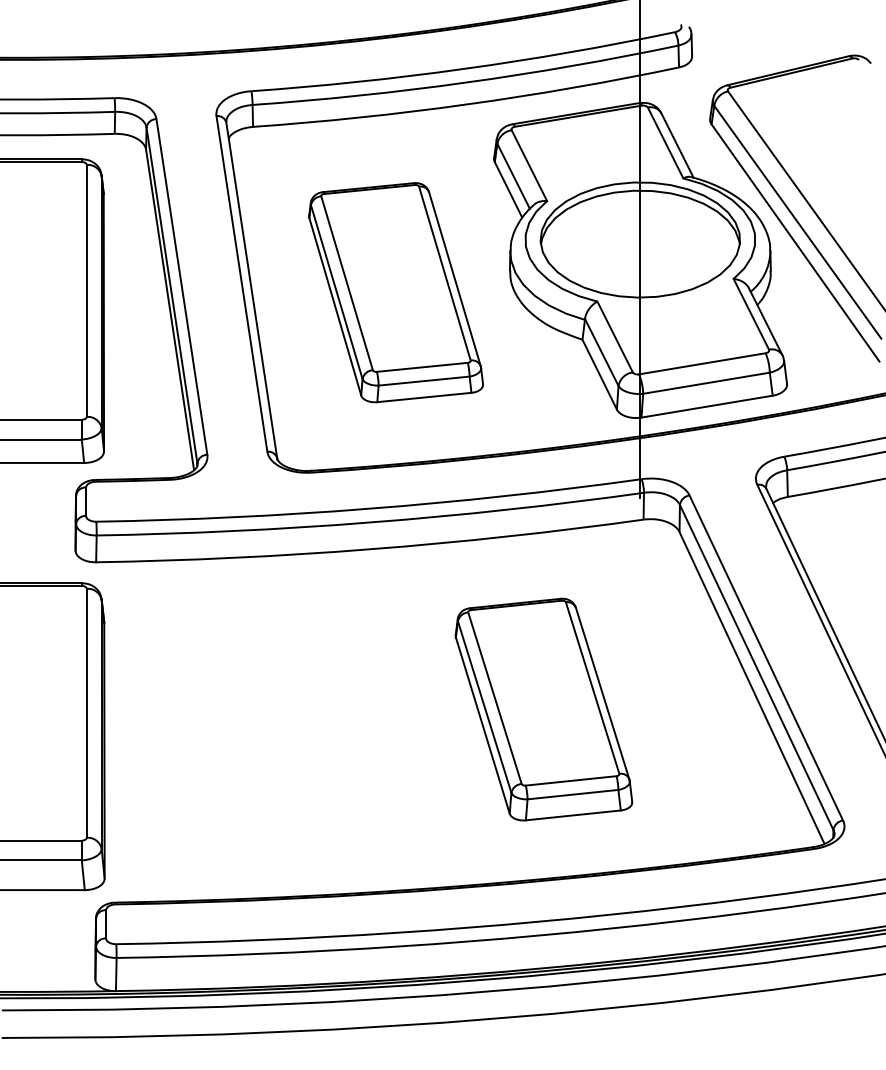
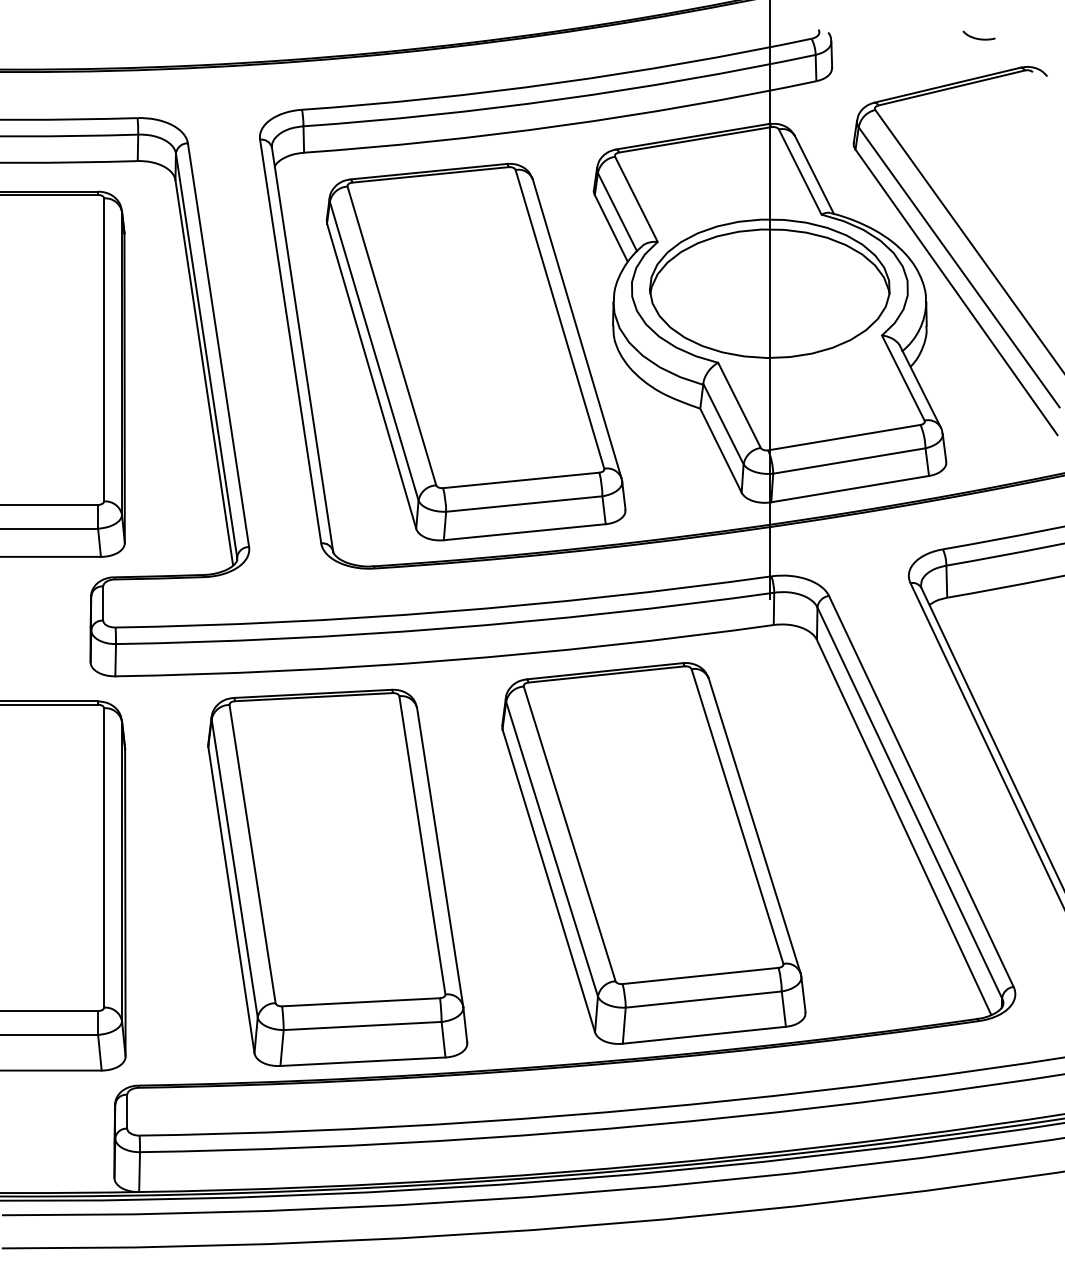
curve: (812, 31) -> (976, 37), added
part: (395, 292) -> (475, 351), size x1.43
part: (543, 709) -> (653, 853), size x1.43
part: (280, 729) -> (337, 877), added

